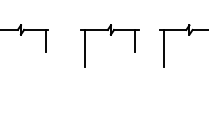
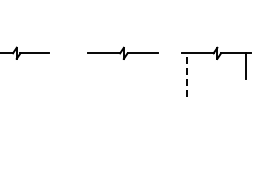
line: (45, 41) -> (46, 66), removed
line: (135, 41) -> (152, 66), removed
line: (85, 48) -> (93, 75), removed
line: (163, 48) -> (186, 75), solid -> dashed

